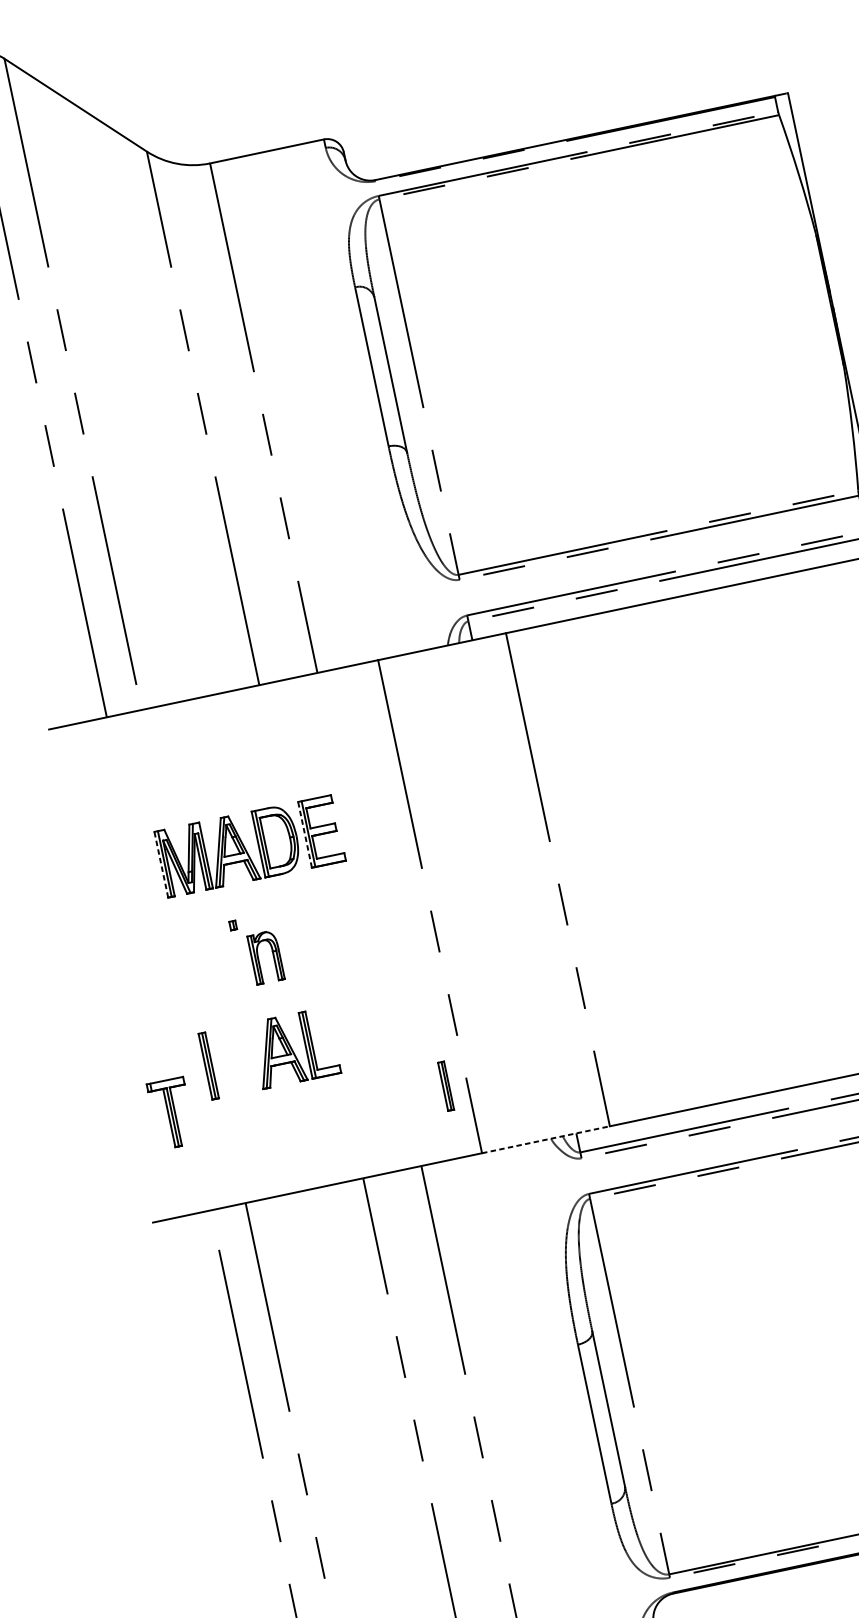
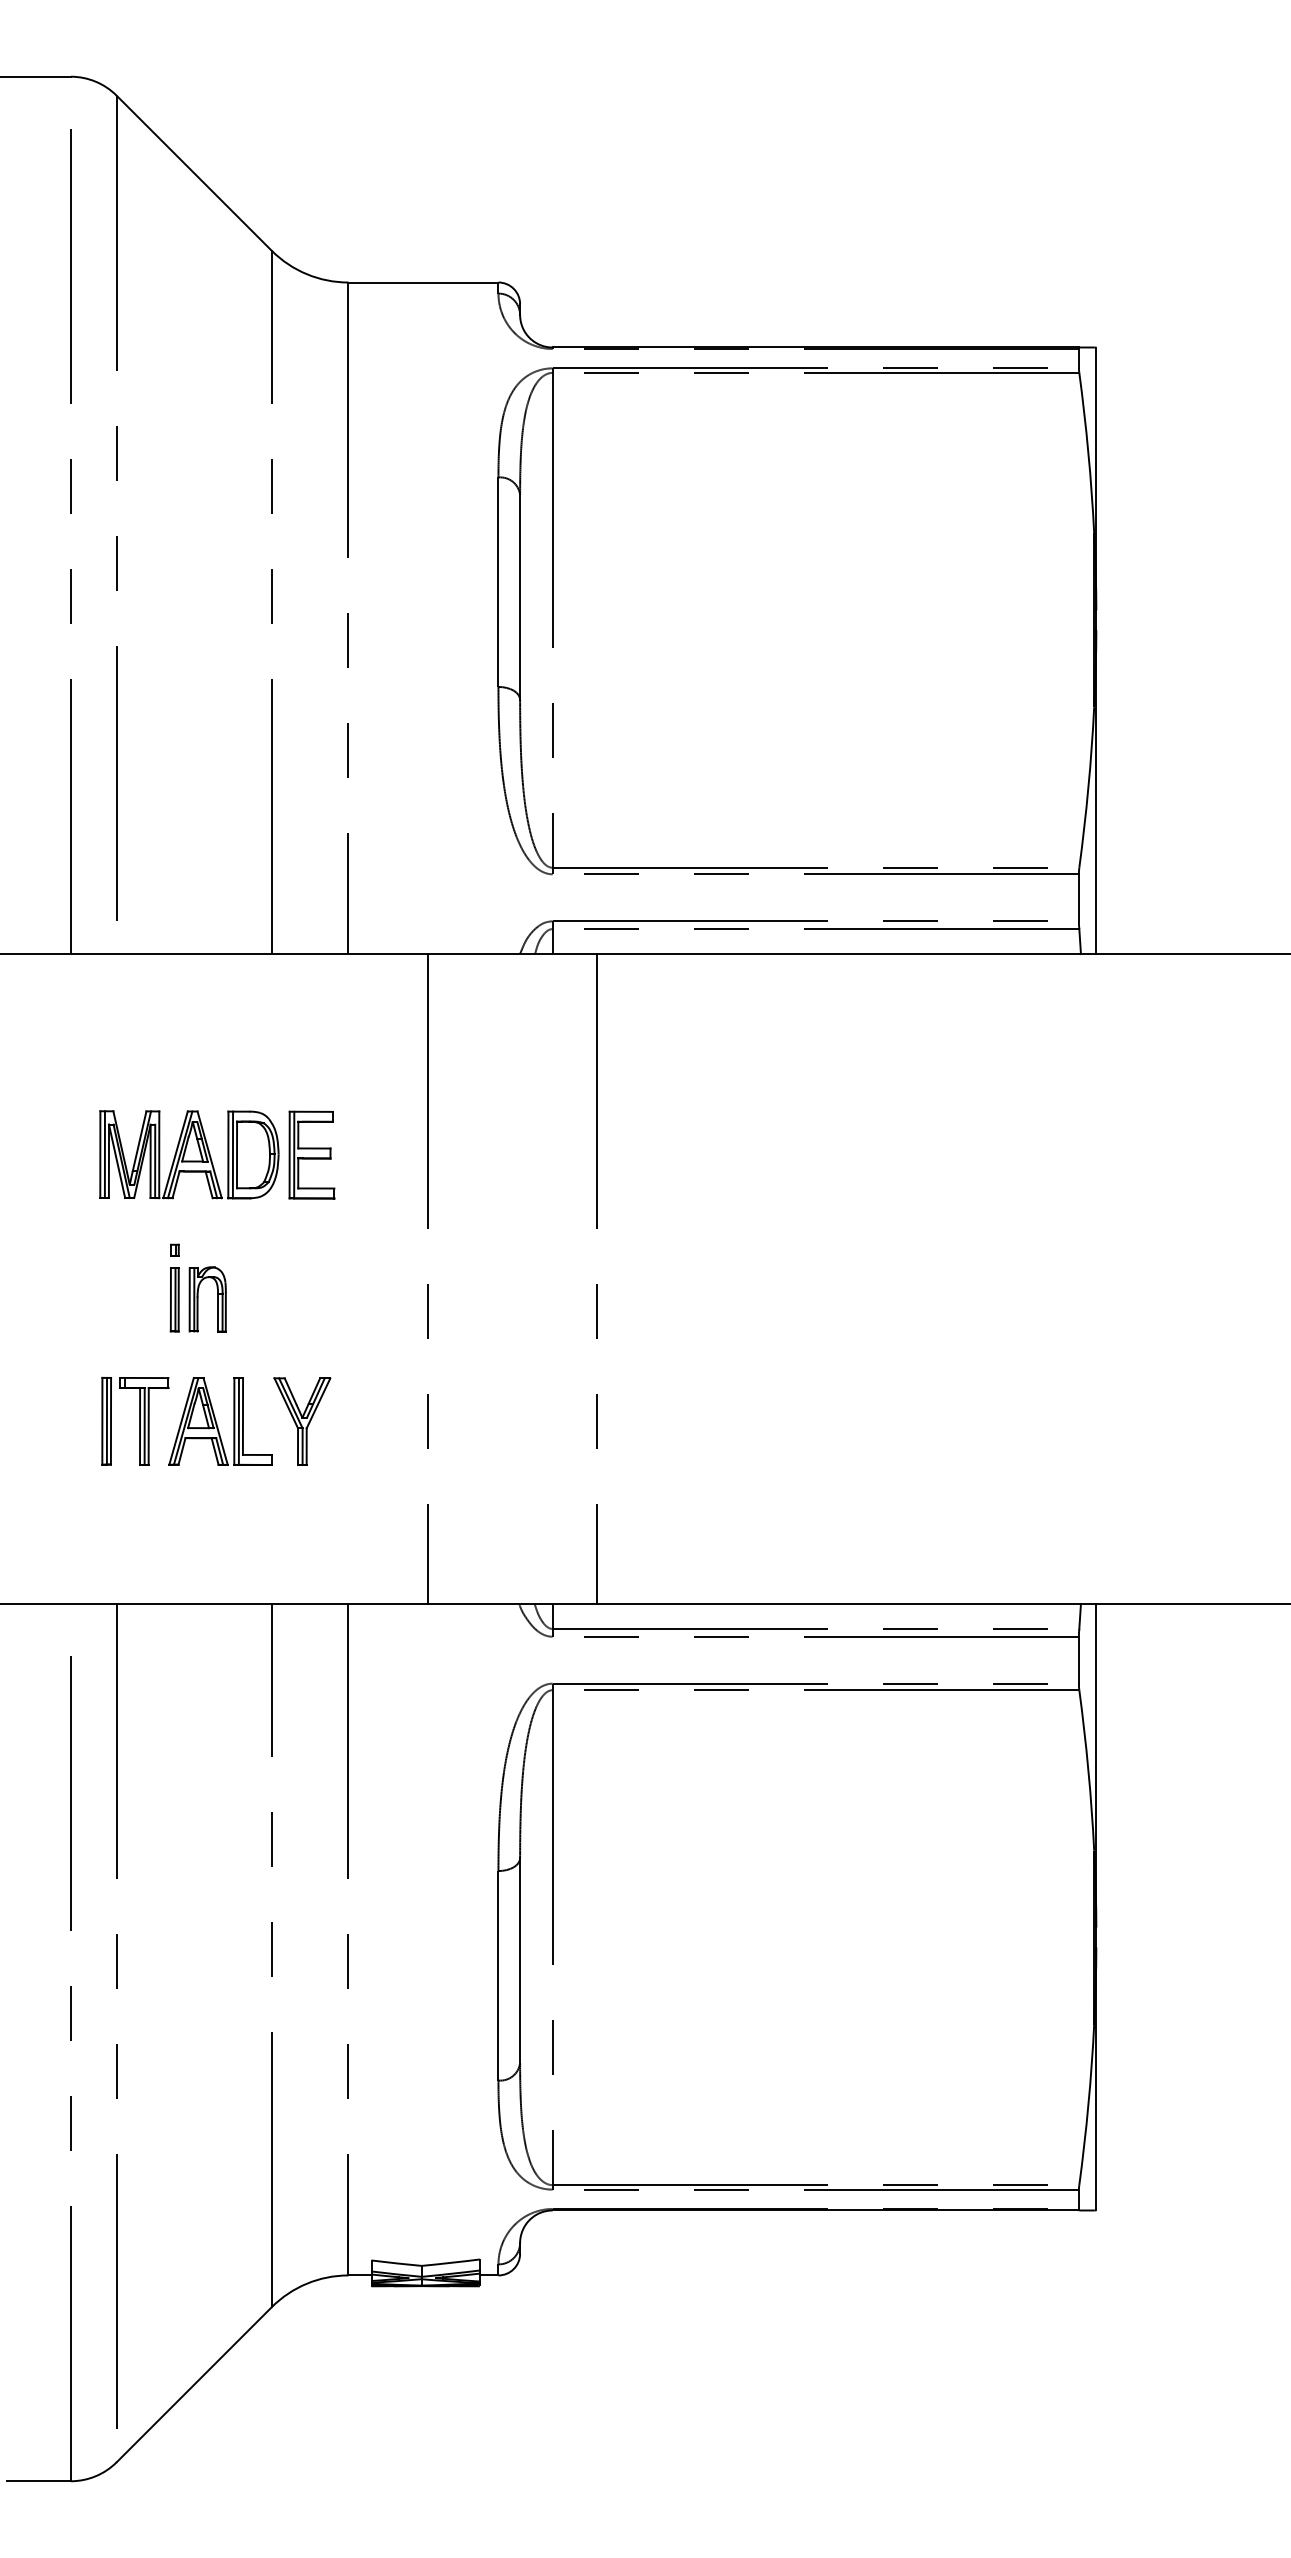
line: (304, 834) -> (289, 1154), dashed -> solid
line: (161, 864) -> (100, 1154), dashed -> solid
part: (357, 1034) -> (302, 1421), added
part: (445, 1086) -> (174, 1299), moved
part: (171, 1113) -> (144, 1421), moved
line: (546, 1139) -> (513, 1603), dashed -> solid

